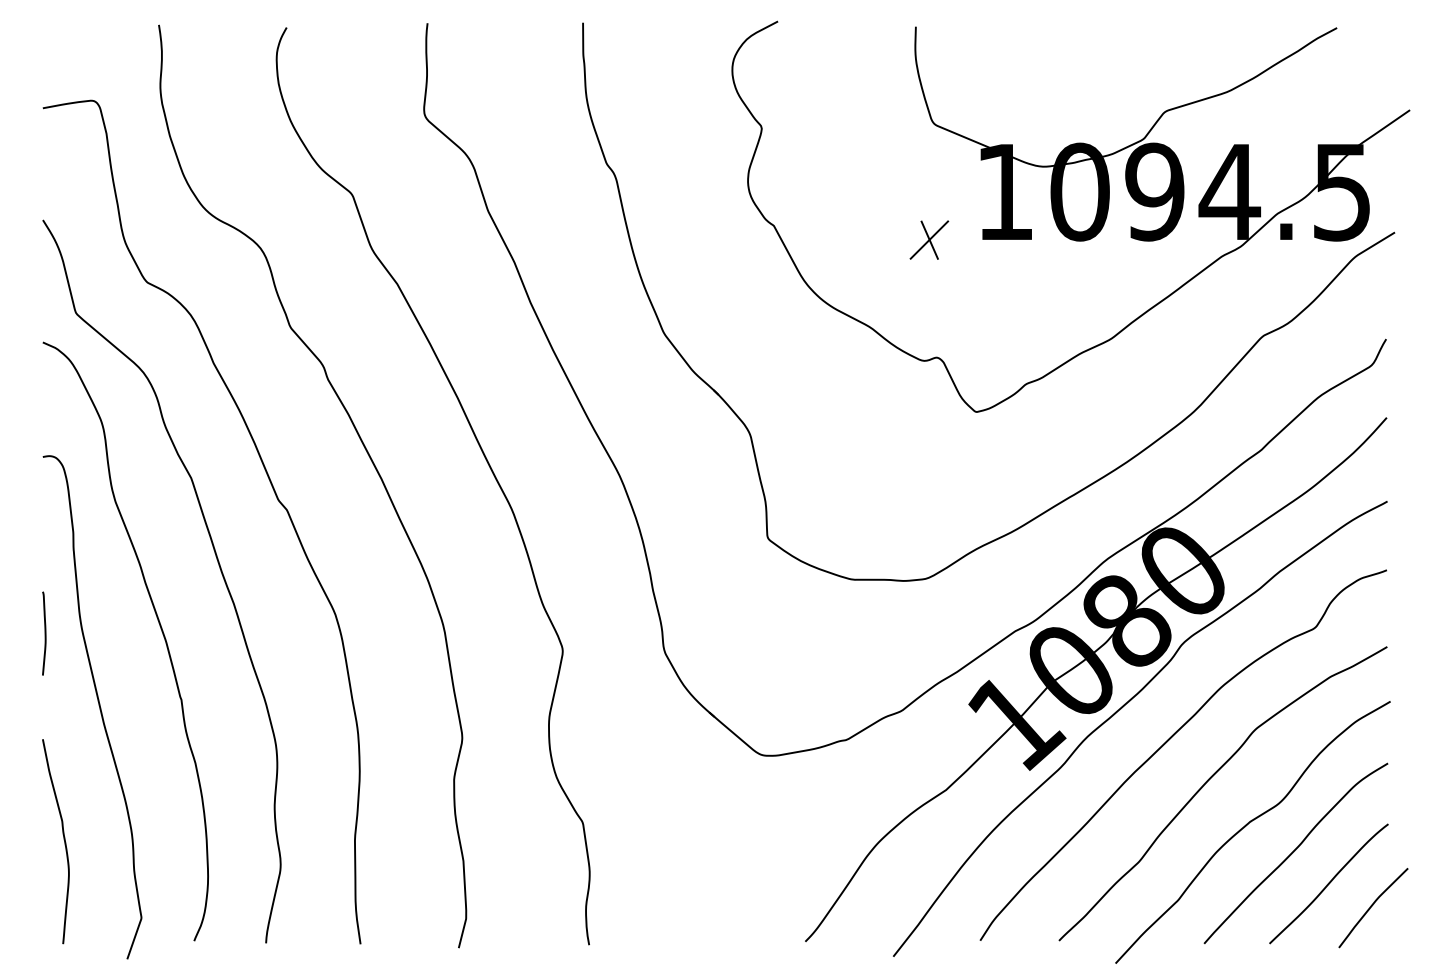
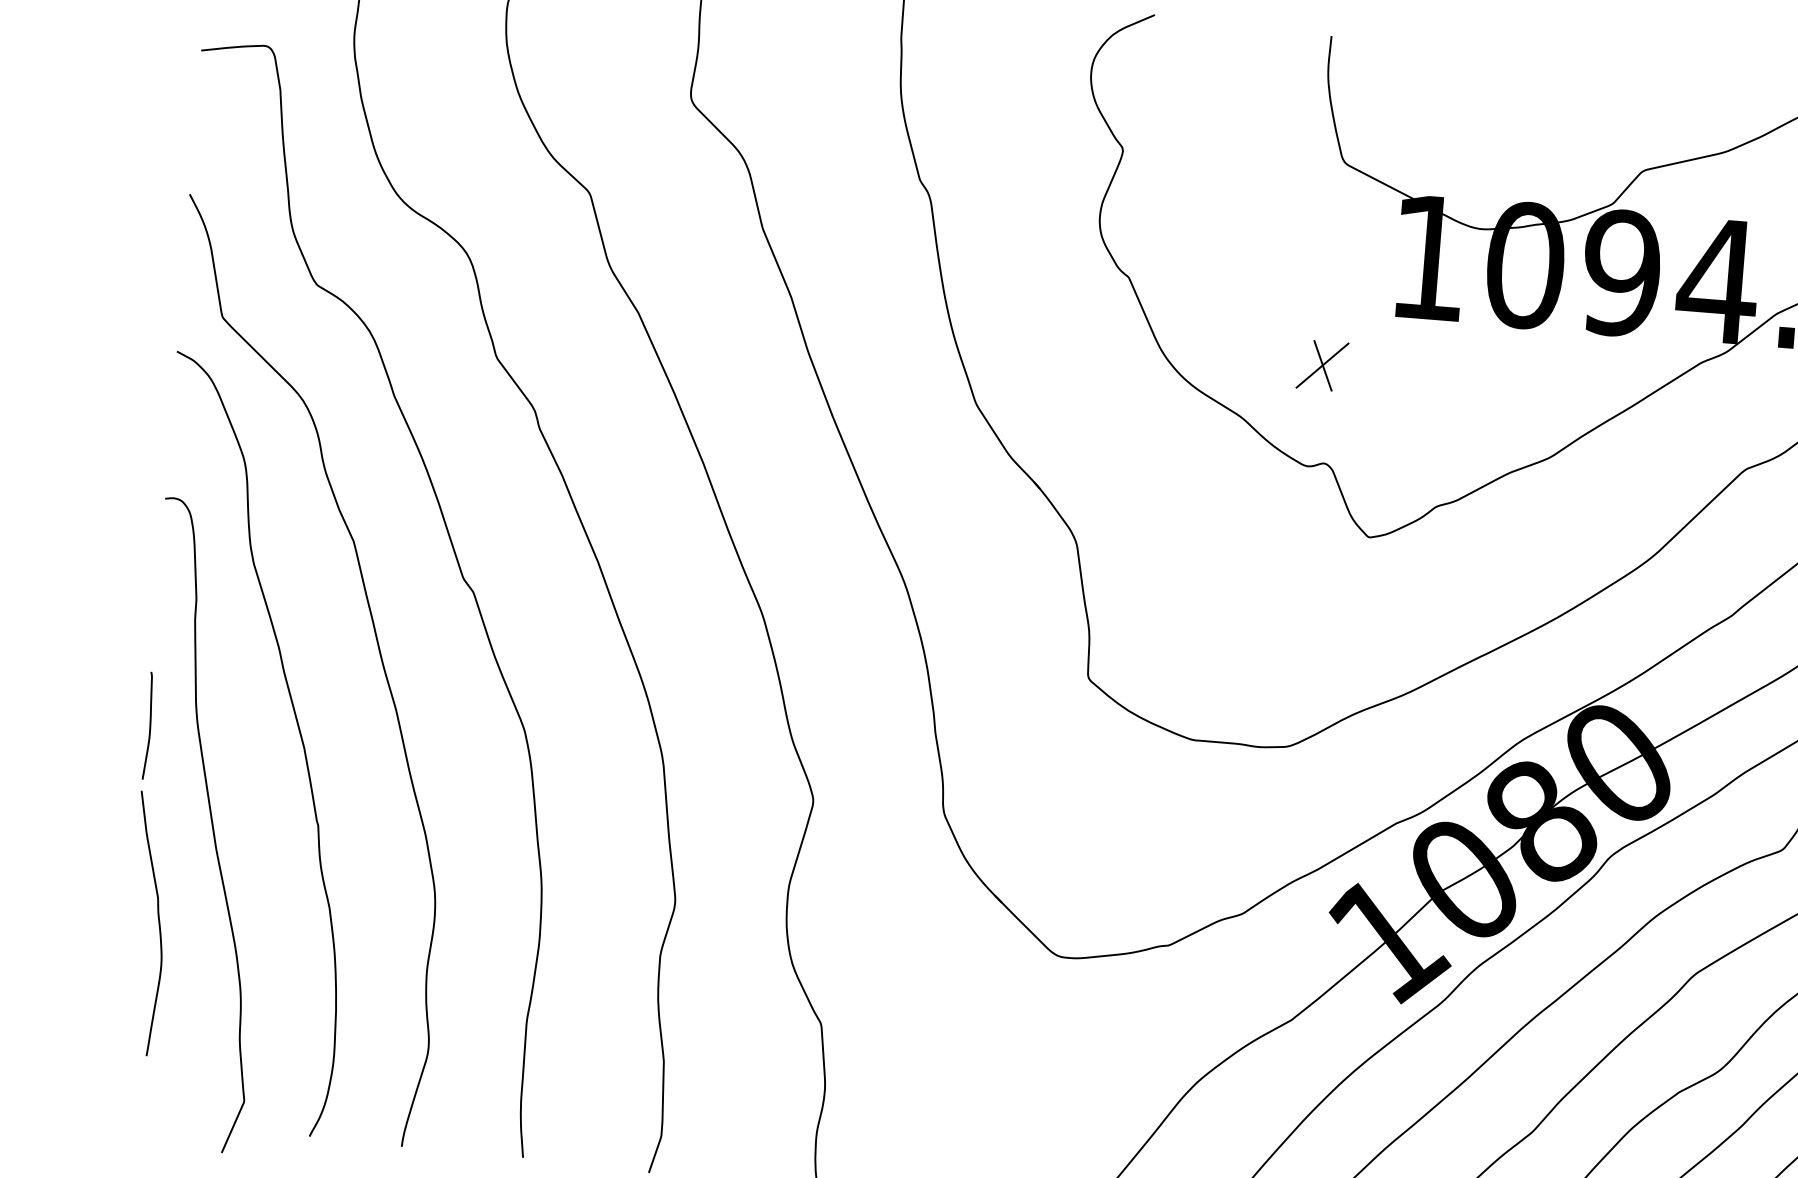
part: (929, 239) -> (1322, 364), moved
curve: (63, 839) -> (157, 921), moved

